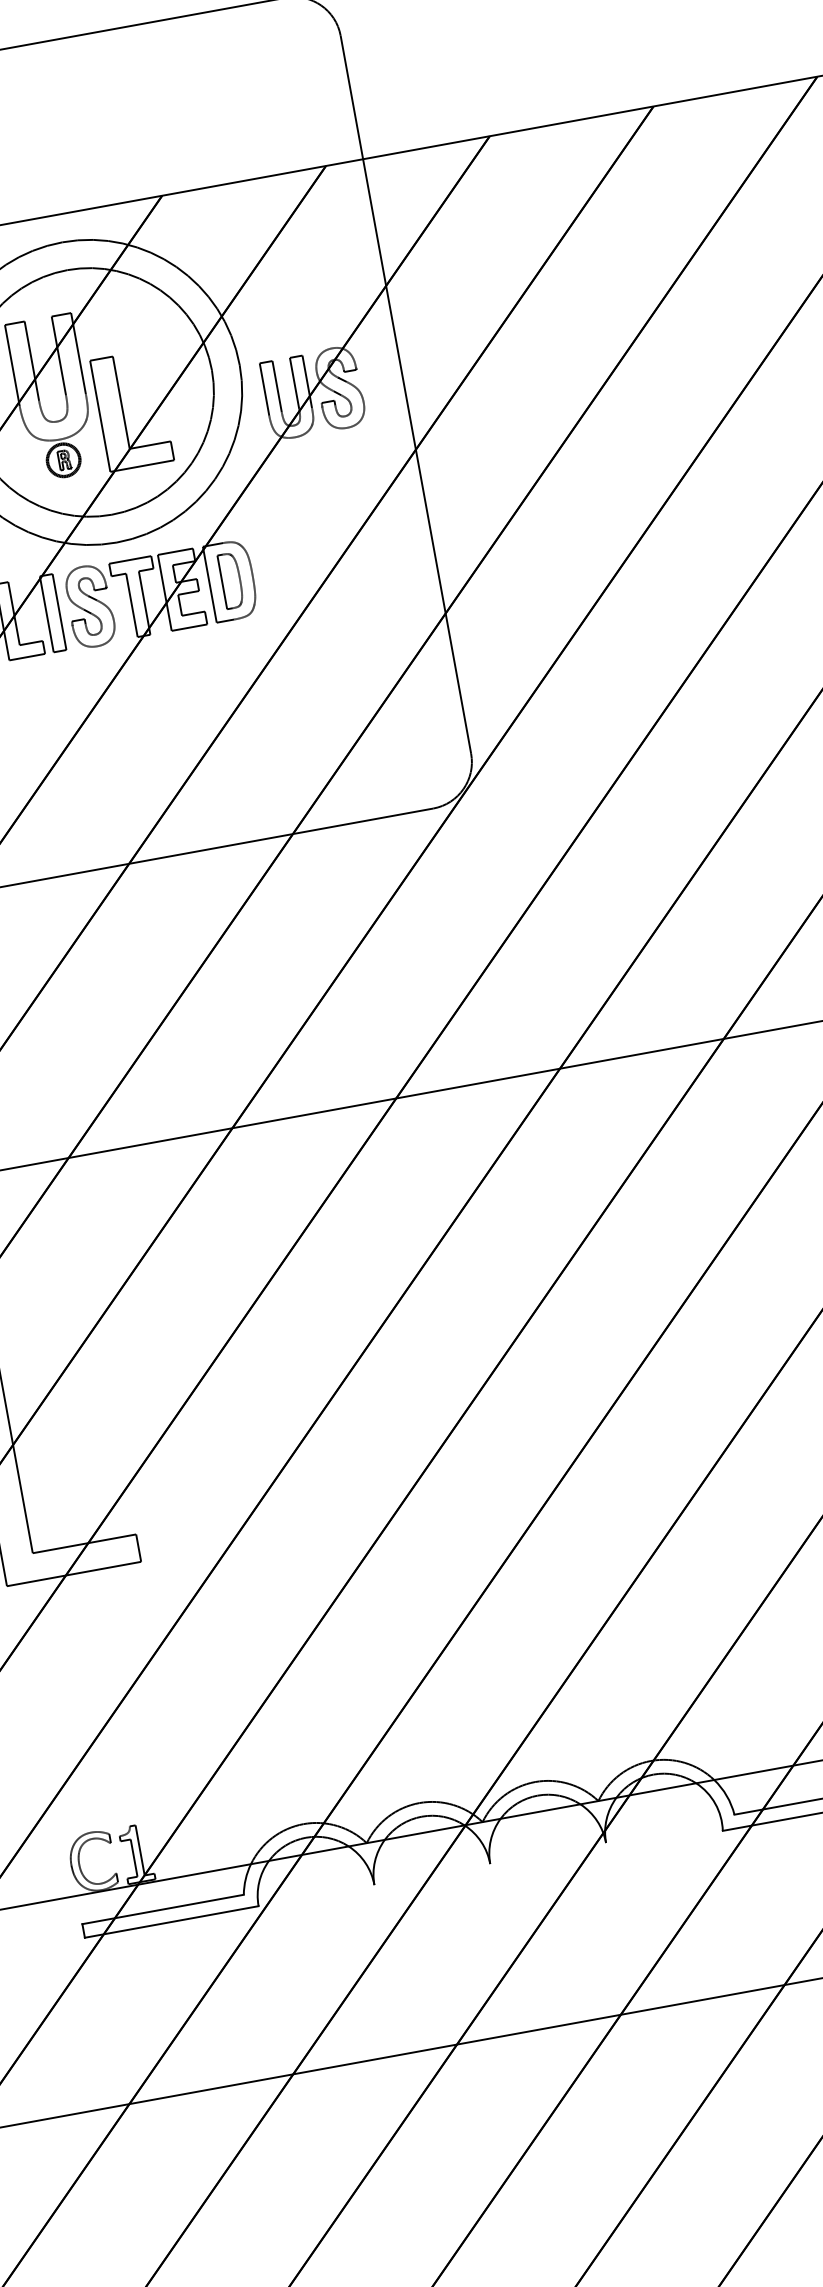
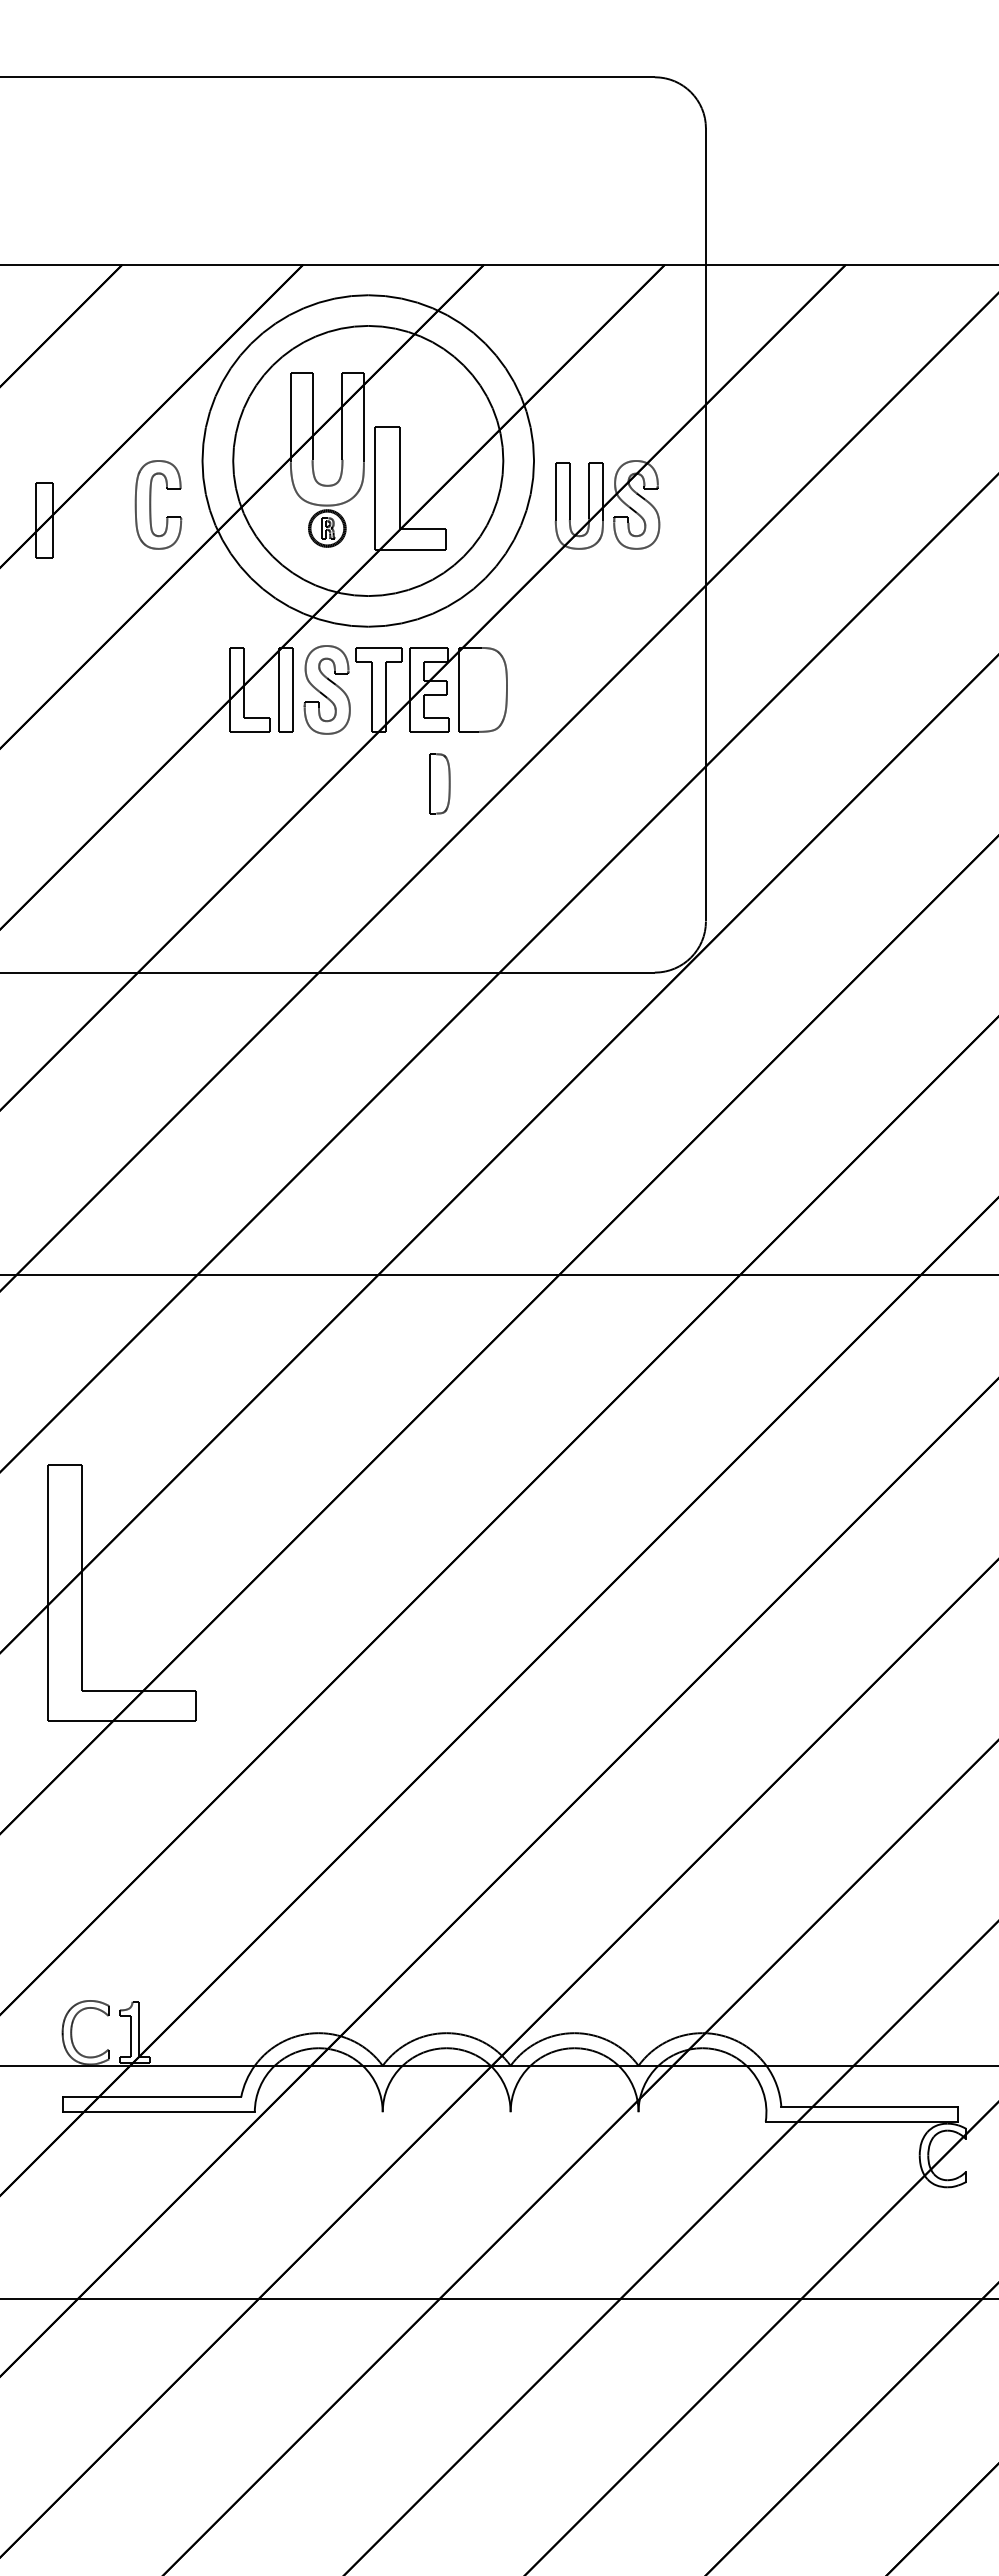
part: (230, 580) -> (439, 783), moved

